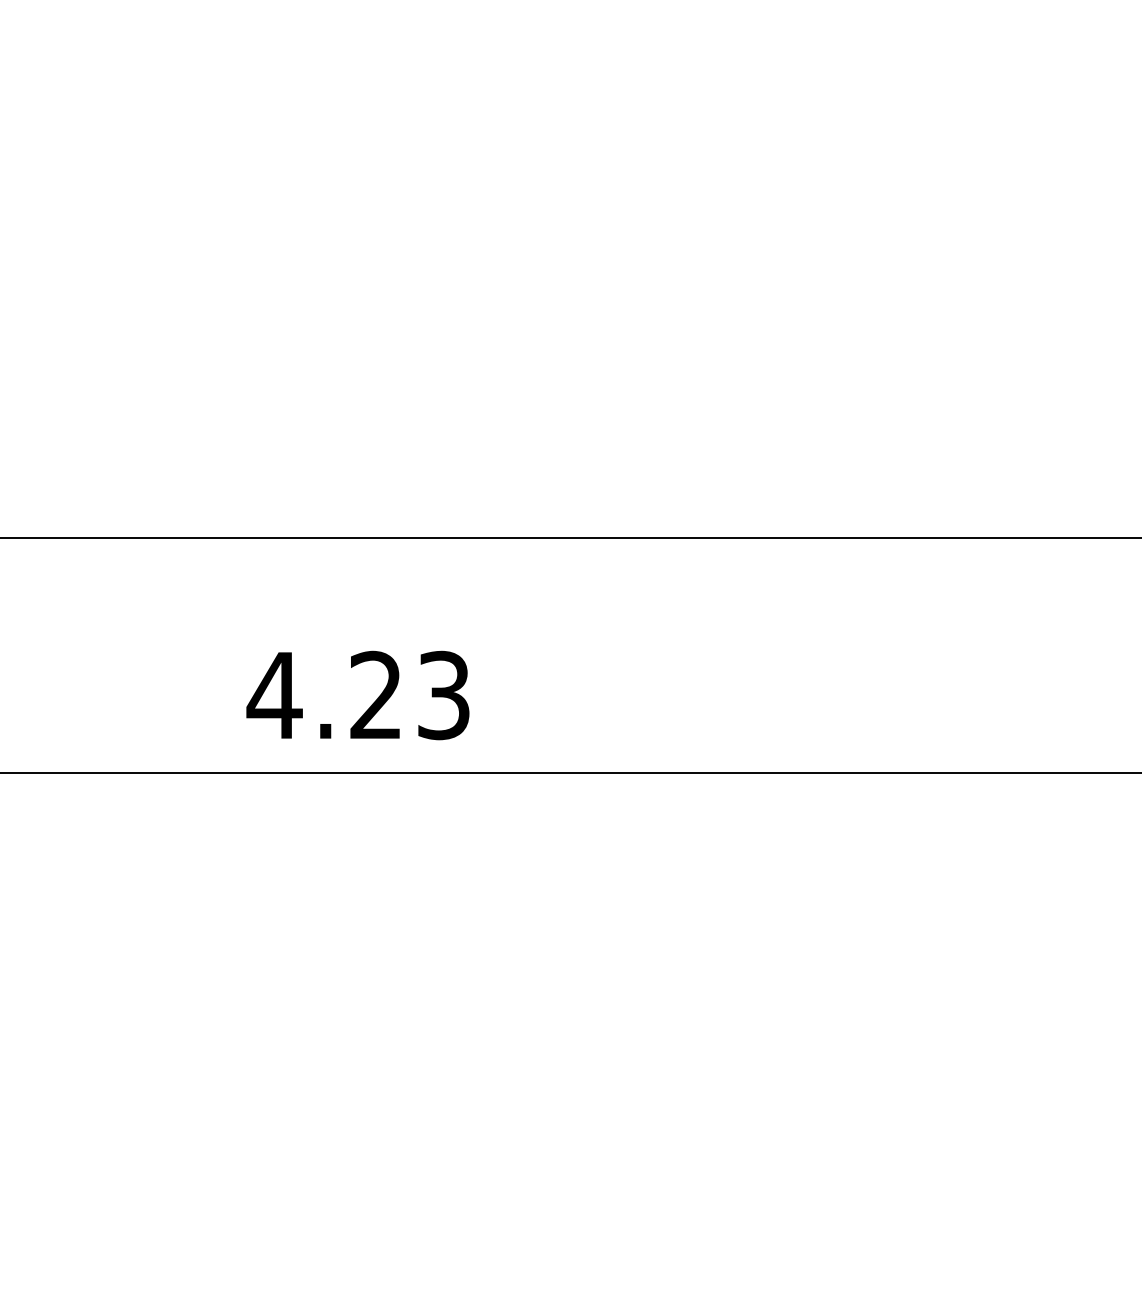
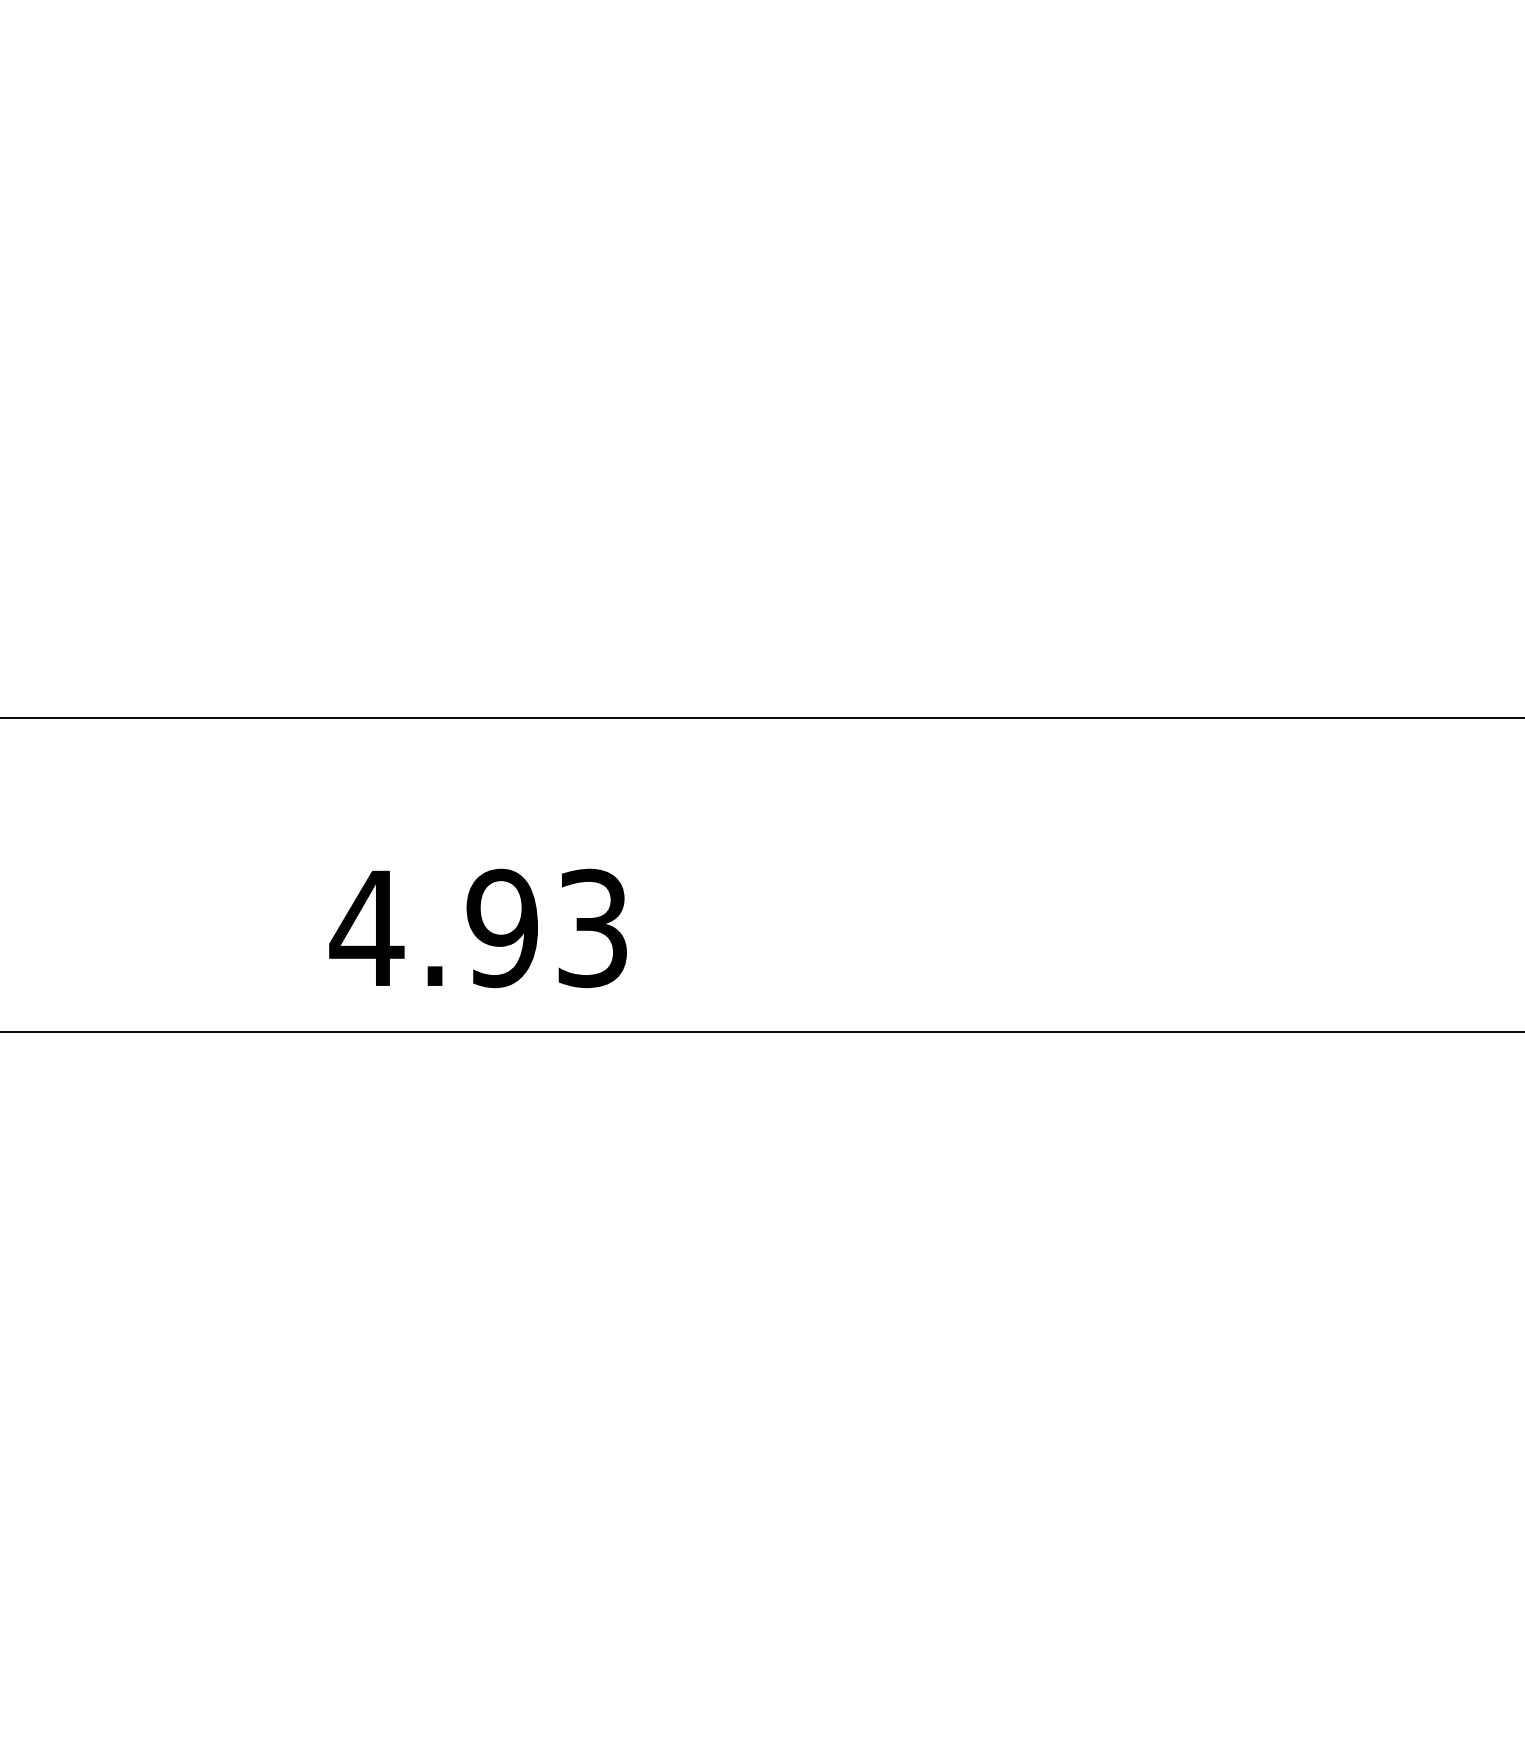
text: (375, 695) -> (501, 928), 4.23 -> 4.93

